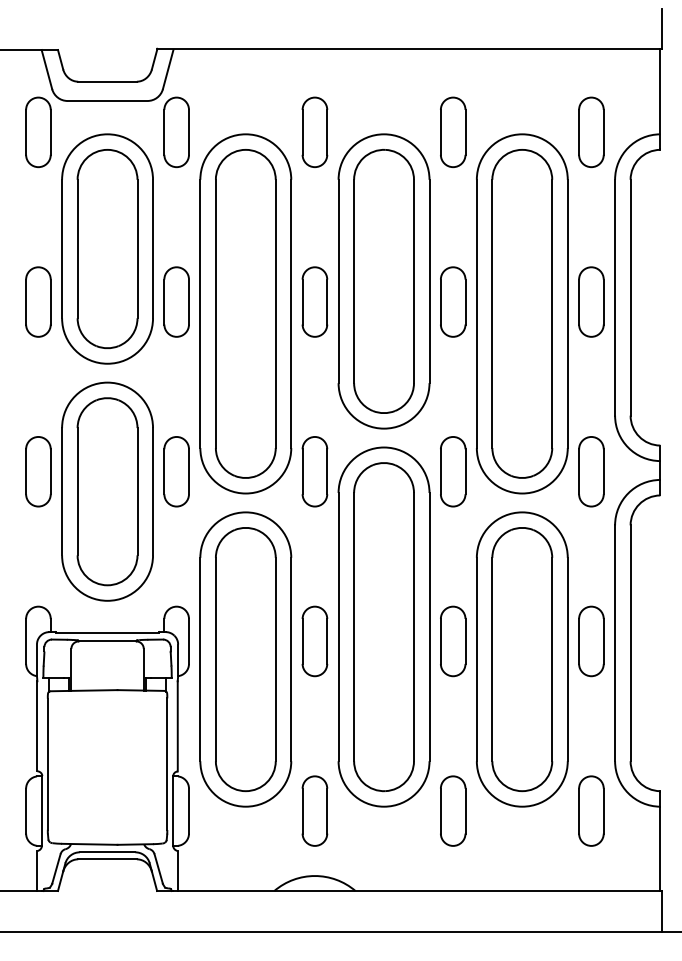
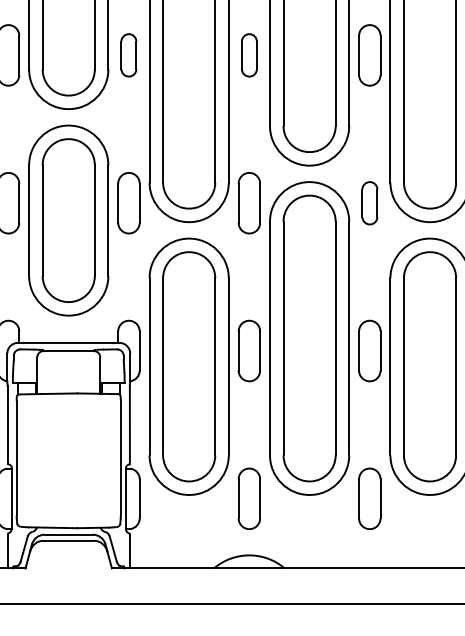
part: (176, 301) -> (128, 54), size x0.7
part: (314, 301) -> (249, 54), size x0.7
part: (453, 471) -> (370, 202), size x0.7

